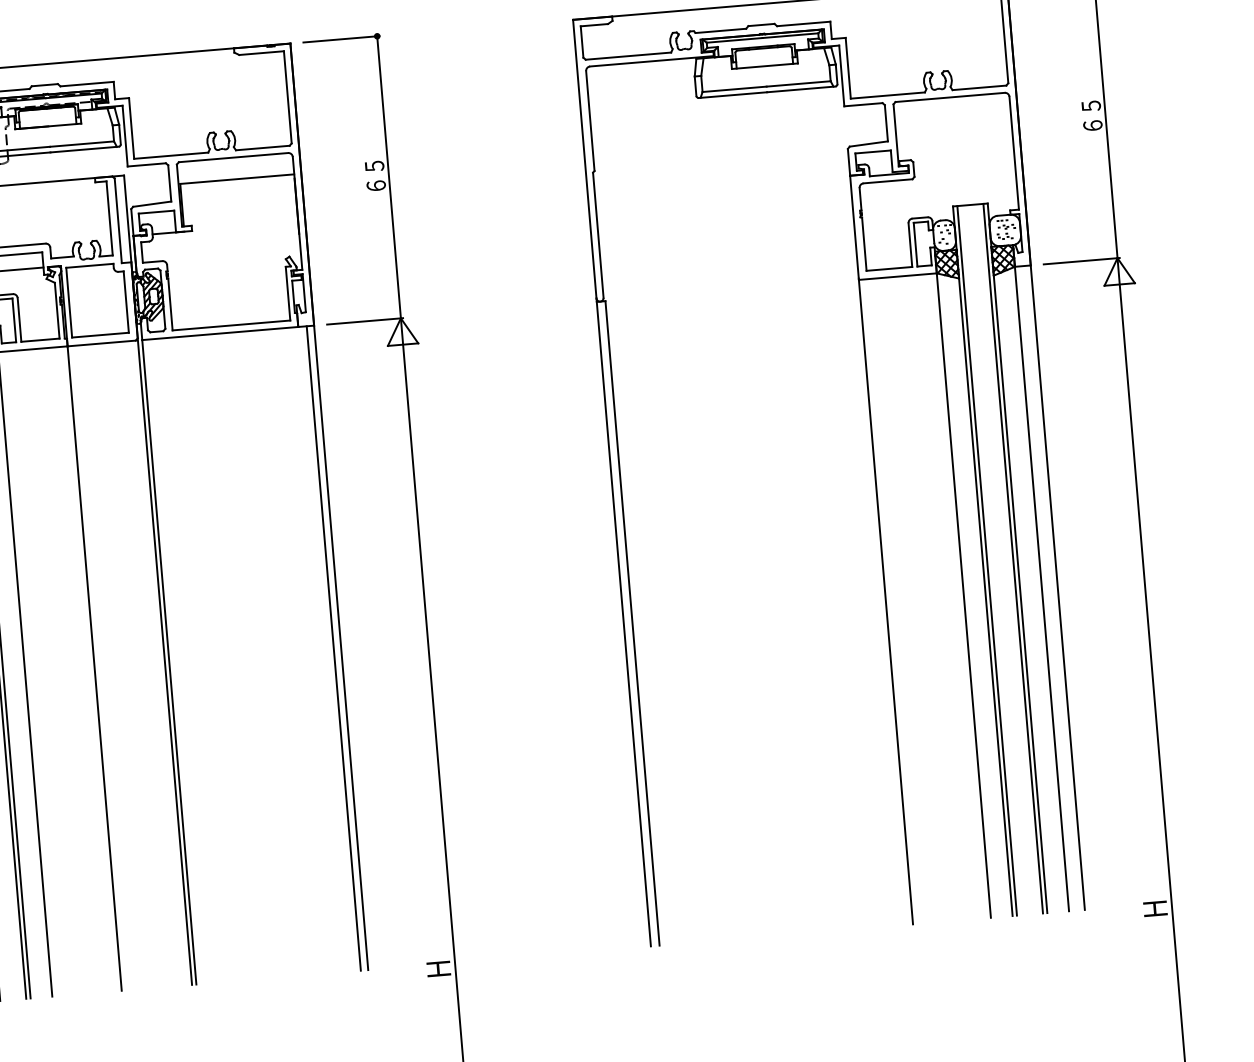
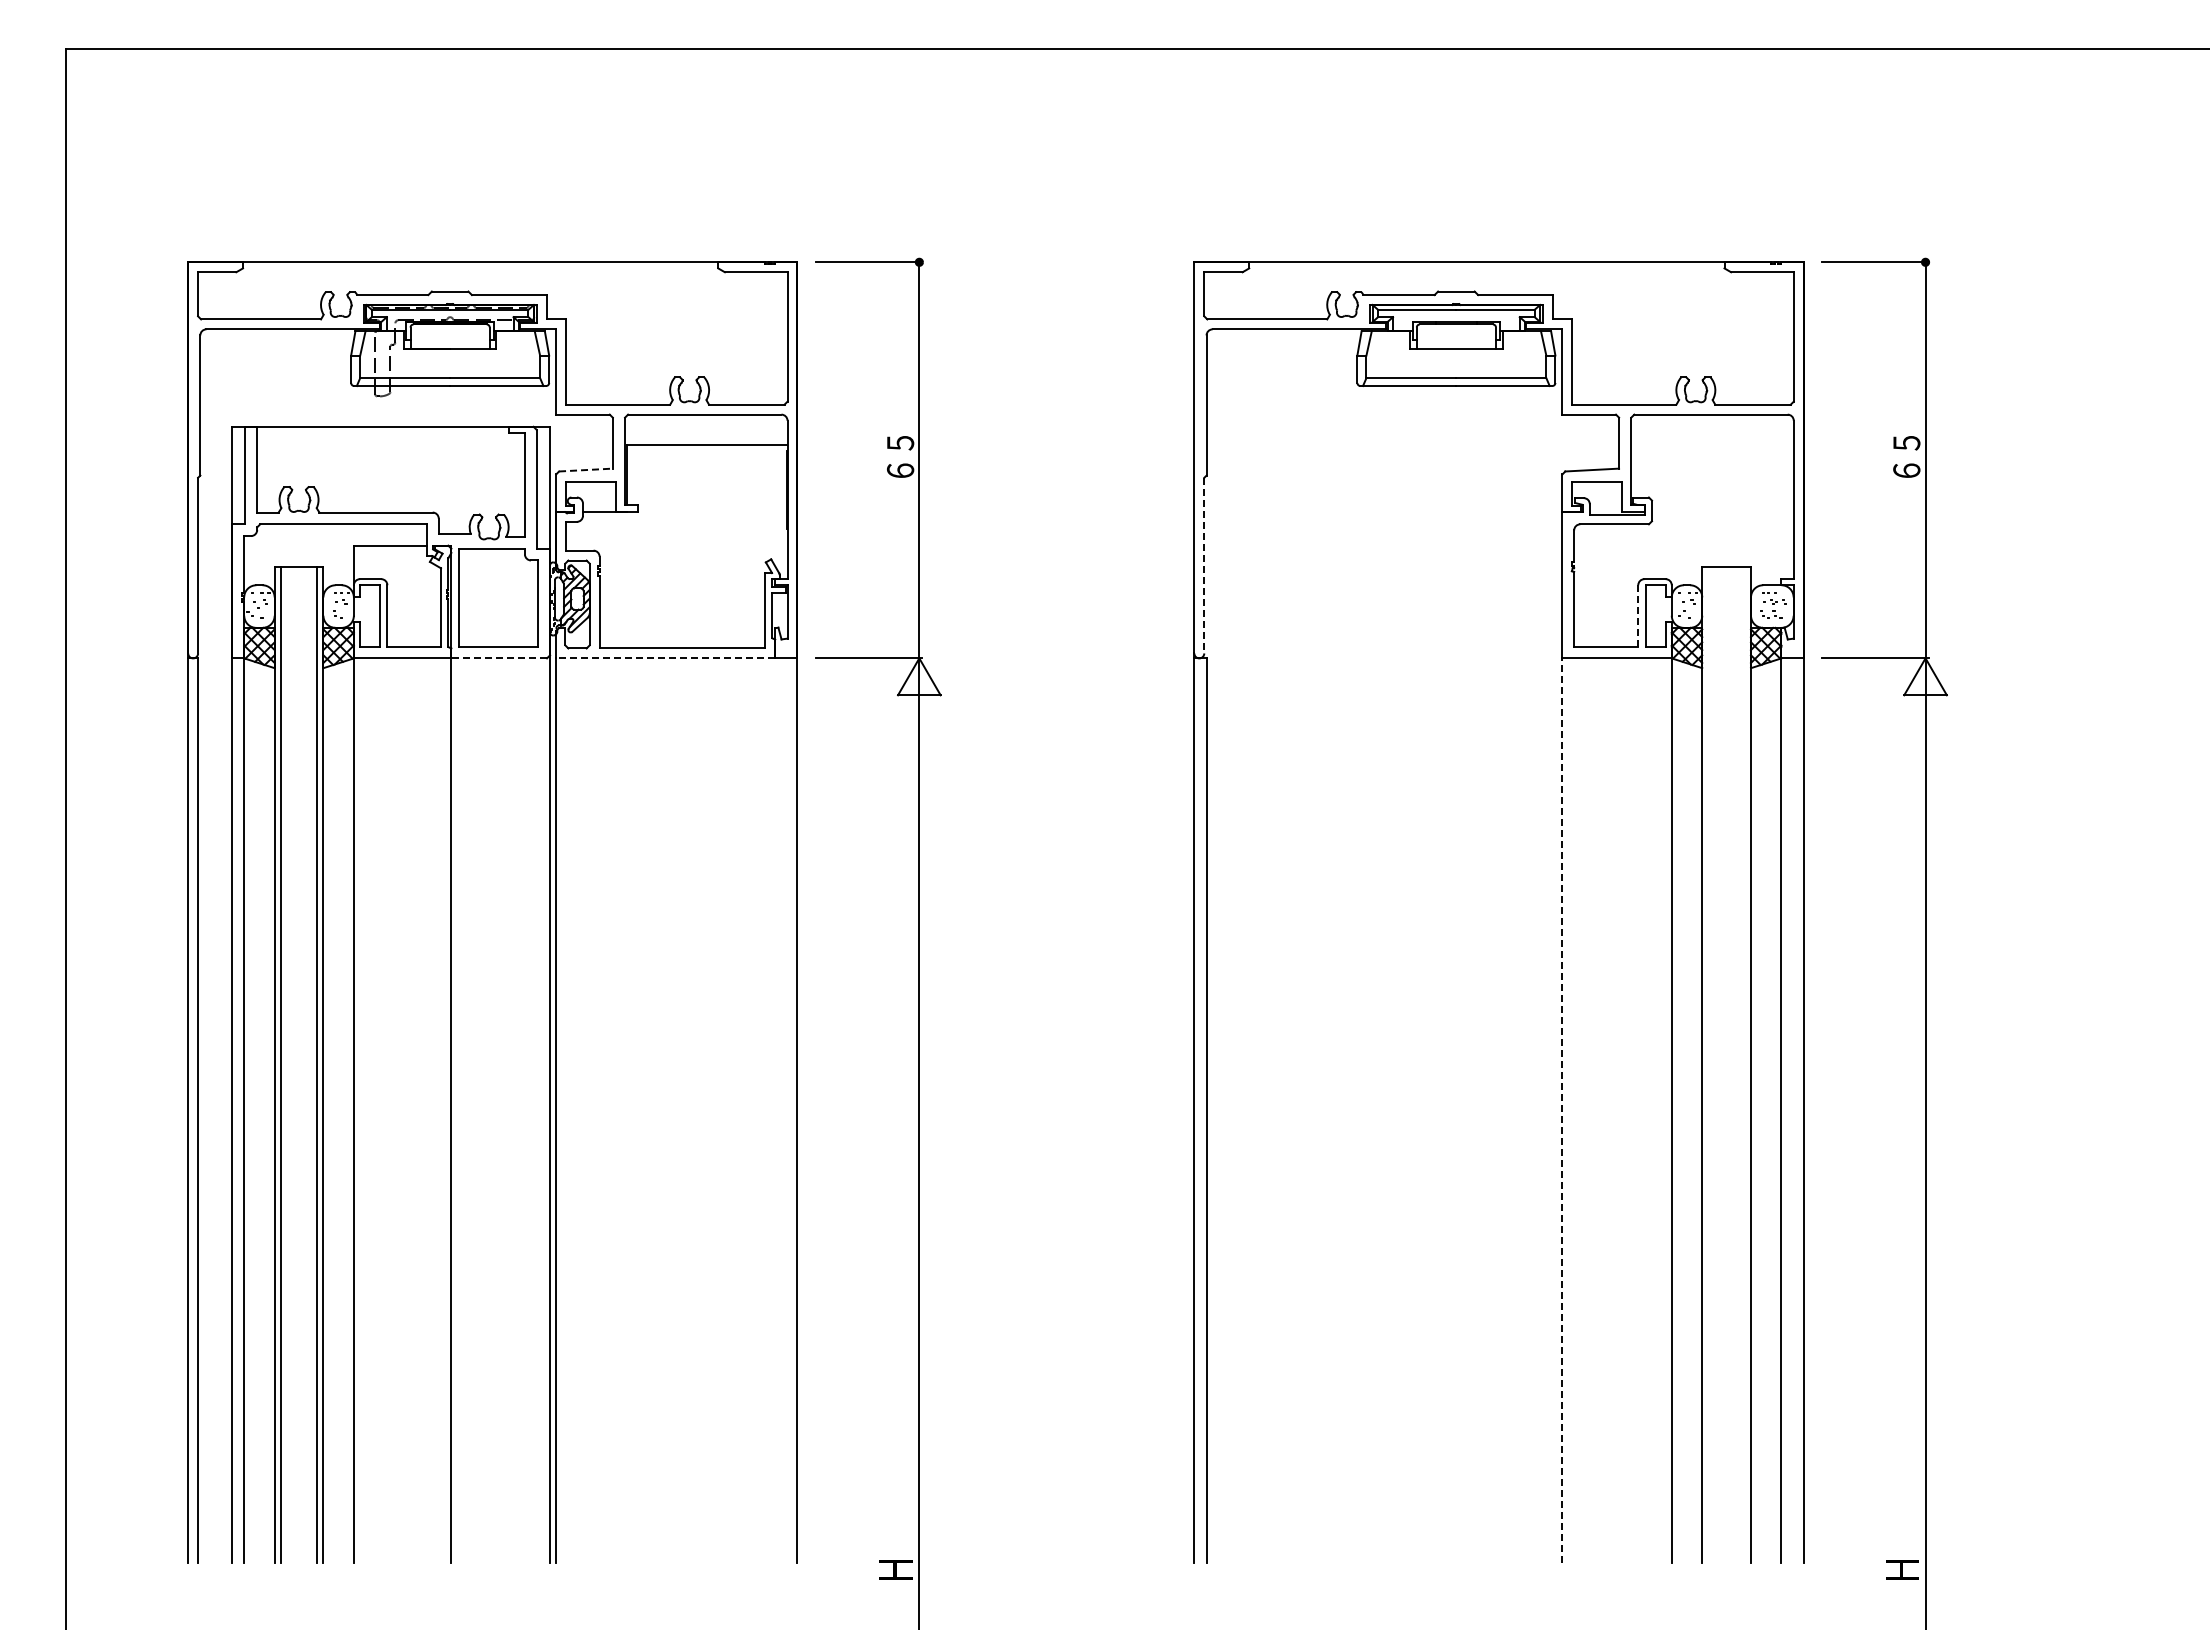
line: (151, 204) -> (585, 470), solid -> dashed
line: (598, 235) -> (1204, 565), solid -> dashed
line: (910, 244) -> (1638, 615), solid -> dashed
line: (220, 333) -> (665, 658), solid -> dashed
line: (101, 343) -> (499, 658), solid -> dashed
line: (1012, 558) -> (1744, 1064), removed
line: (987, 560) -> (1708, 1064), removed
line: (885, 601) -> (1562, 1109), solid -> dashed
line: (334, 648) -> (787, 1110), removed

